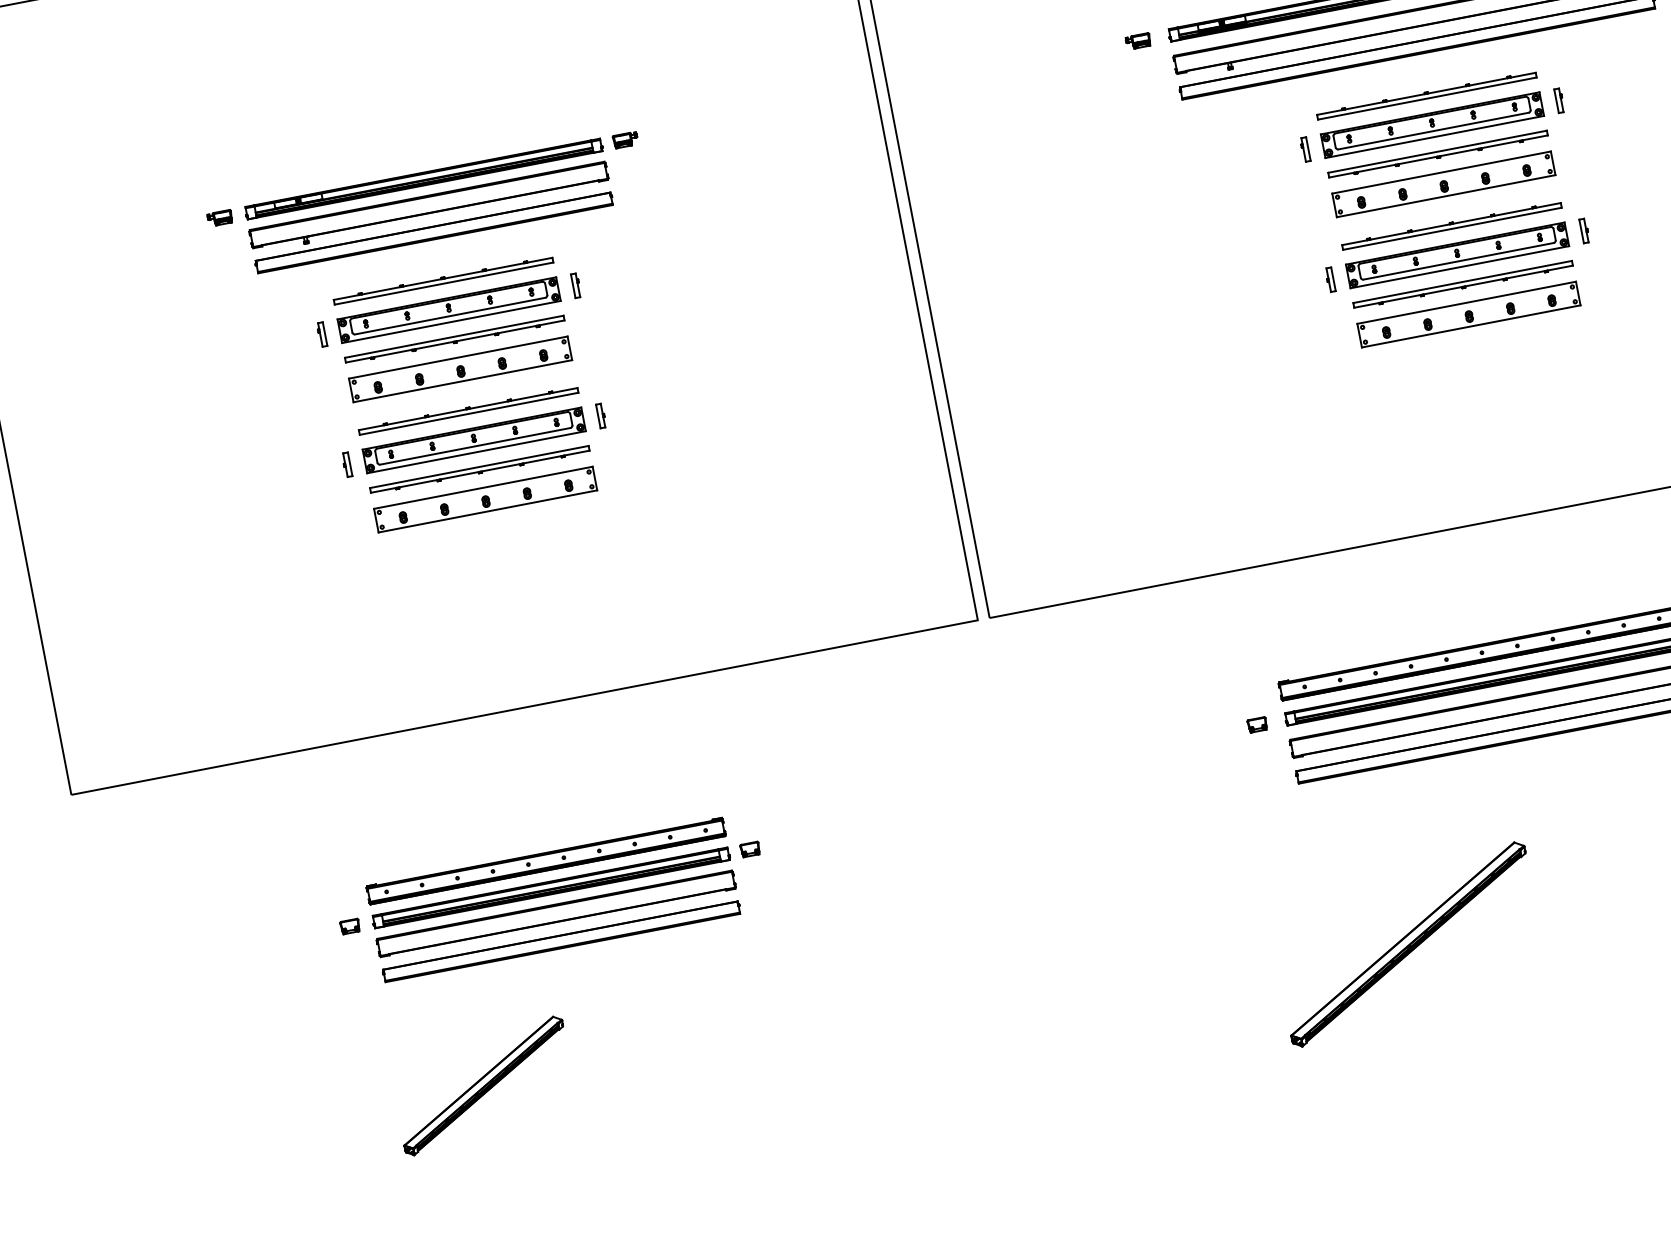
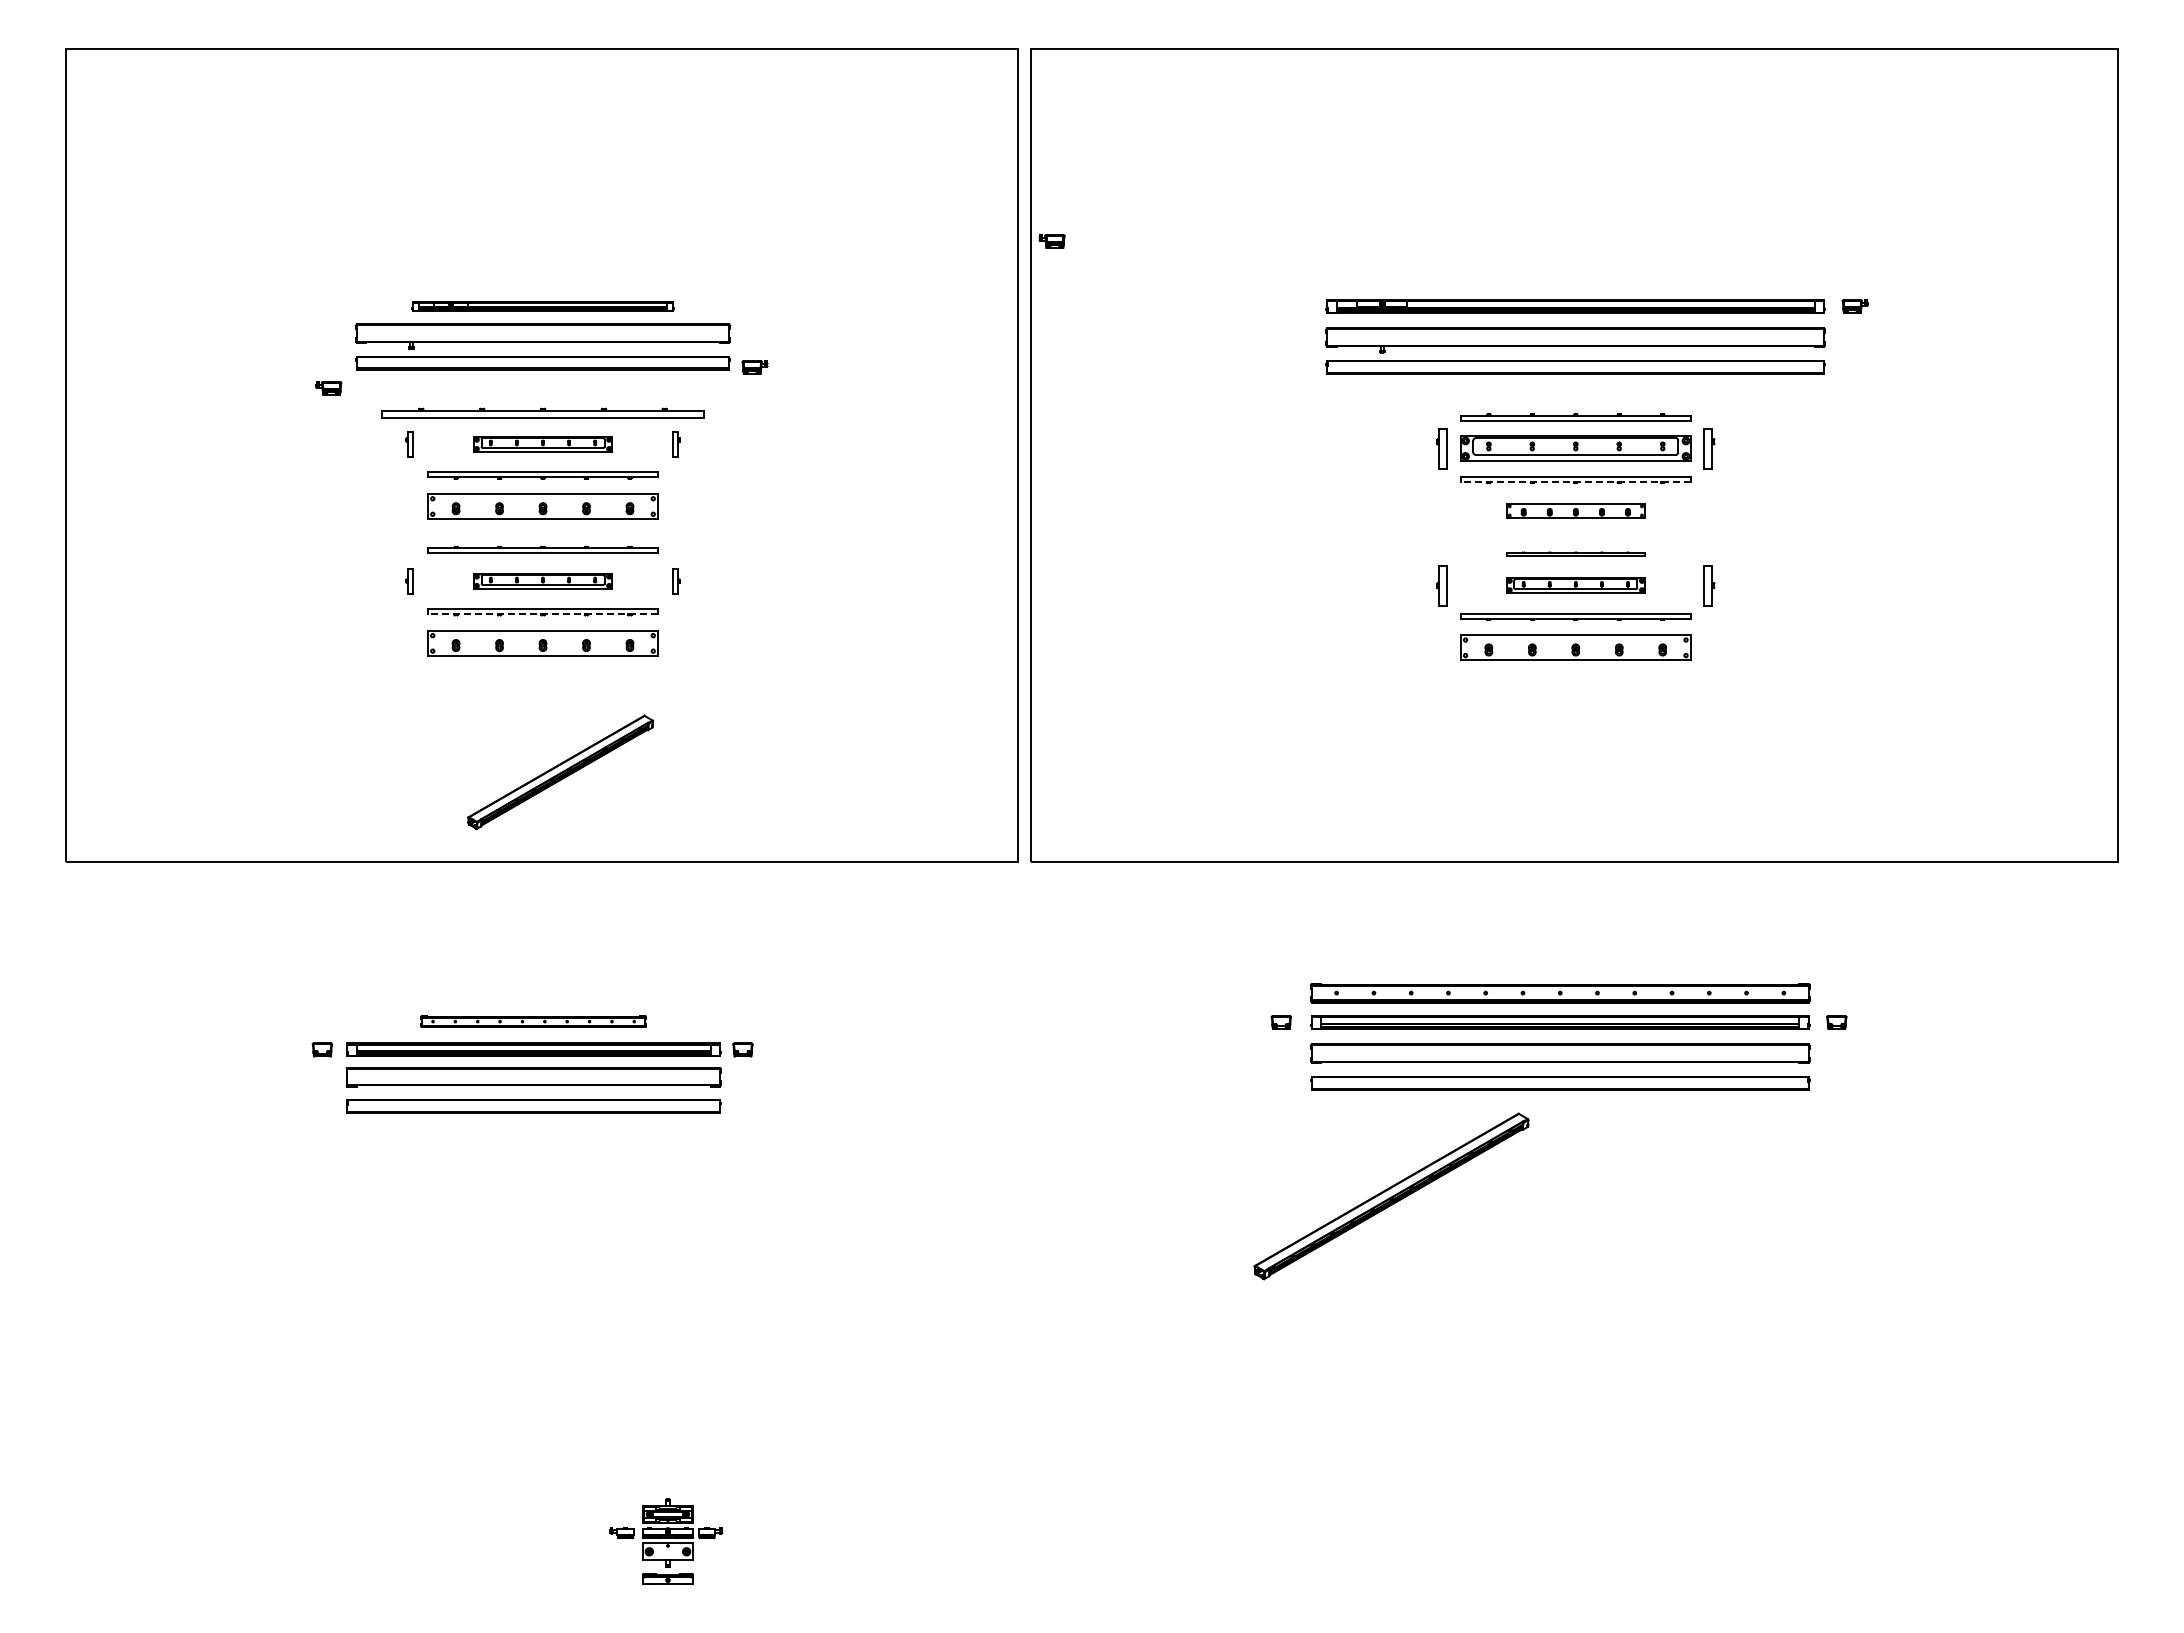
part: (1137, 41) -> (1051, 241), moved
part: (1559, 100) -> (1709, 448), size x1.6
part: (625, 140) -> (754, 367), moved
part: (1304, 149) -> (1441, 448), size x1.6
line: (1438, 156) -> (1575, 481), solid -> dashed
part: (423, 179) -> (542, 306), size x0.7
part: (1443, 184) -> (1575, 510), size x0.6
part: (219, 218) -> (328, 388), moved
part: (1451, 225) -> (1575, 554), size x0.6
part: (1584, 230) -> (1709, 585), size x1.6
part: (1457, 255) -> (1575, 585), size x0.6
part: (1329, 279) -> (1441, 585), size x1.6
part: (442, 280) -> (542, 412), size x1.4
part: (448, 310) -> (542, 444), size x0.6
part: (473, 440) -> (542, 581), size x0.6
line: (480, 472) -> (543, 614), solid -> dashed
part: (545, 861) -> (533, 1021), size x0.6
part: (1408, 944) -> (1391, 1196), moved
part: (483, 1086) -> (560, 772), moved

